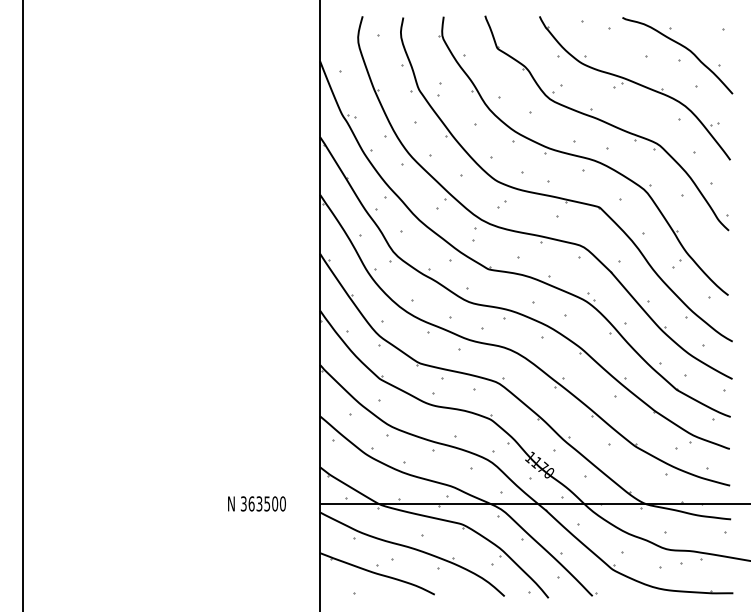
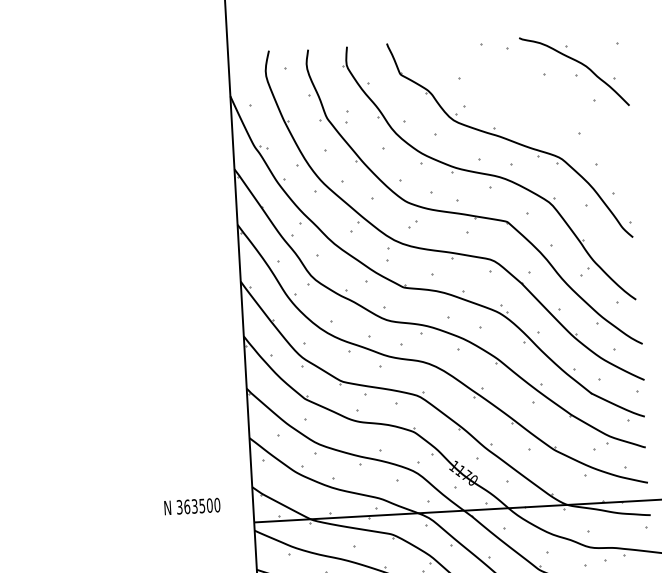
part: (634, 88) -> (534, 105), removed
text: (256, 503) -> (191, 506), moved

